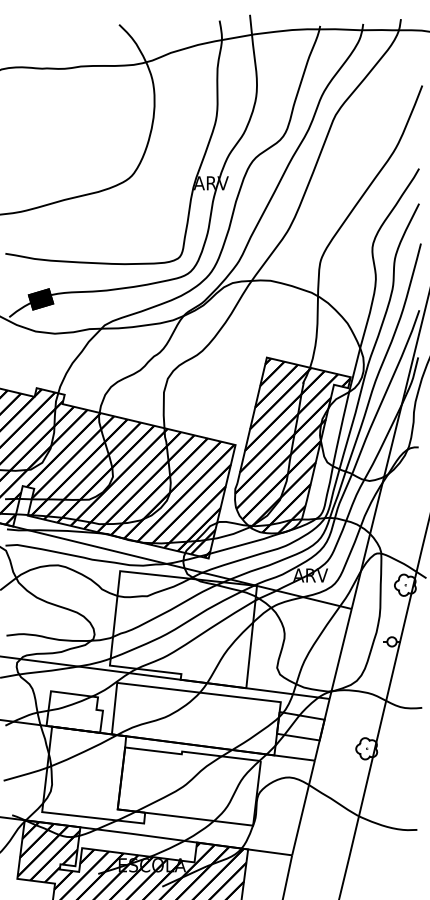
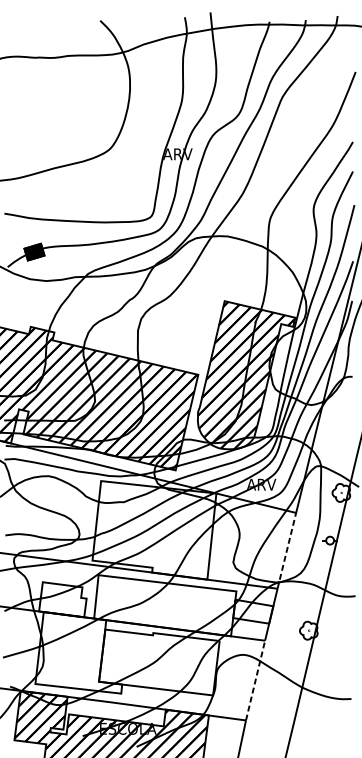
line: (340, 653) -> (286, 550), solid -> dashed
line: (303, 807) -> (255, 680), solid -> dashed

